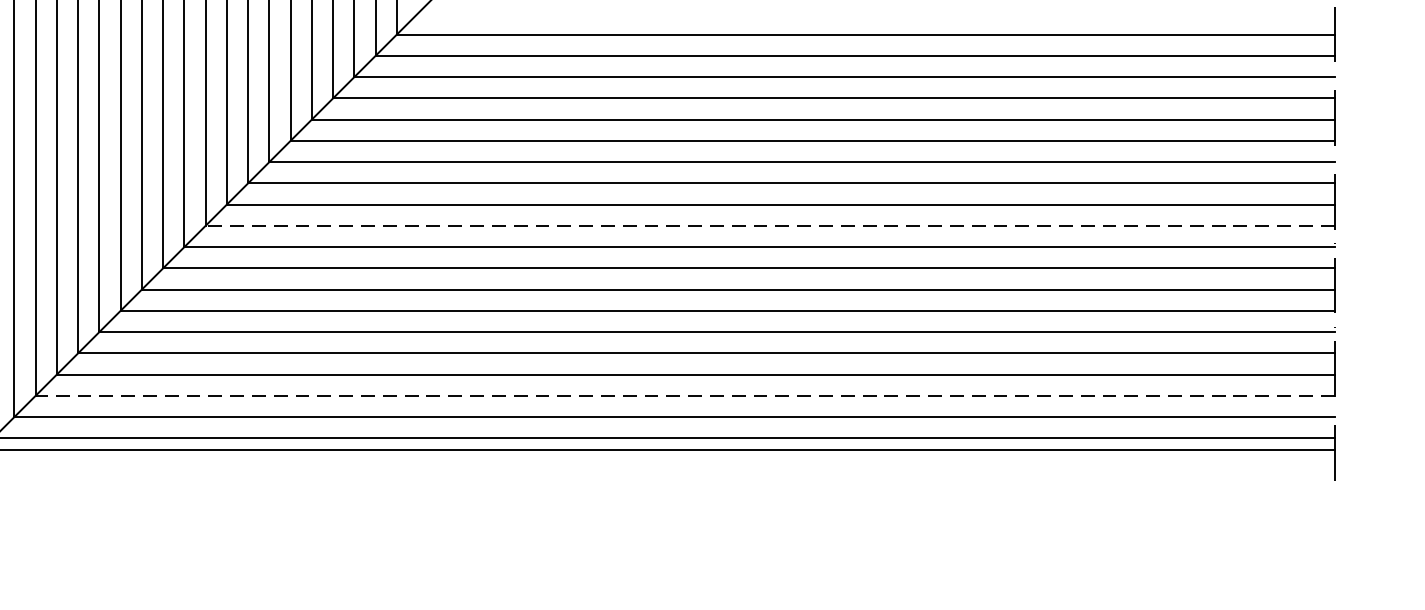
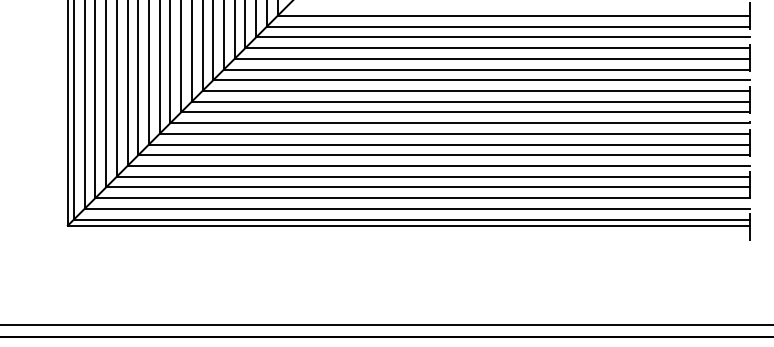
line: (769, 225) -> (465, 112), dashed -> solid
line: (684, 396) -> (422, 198), dashed -> solid

